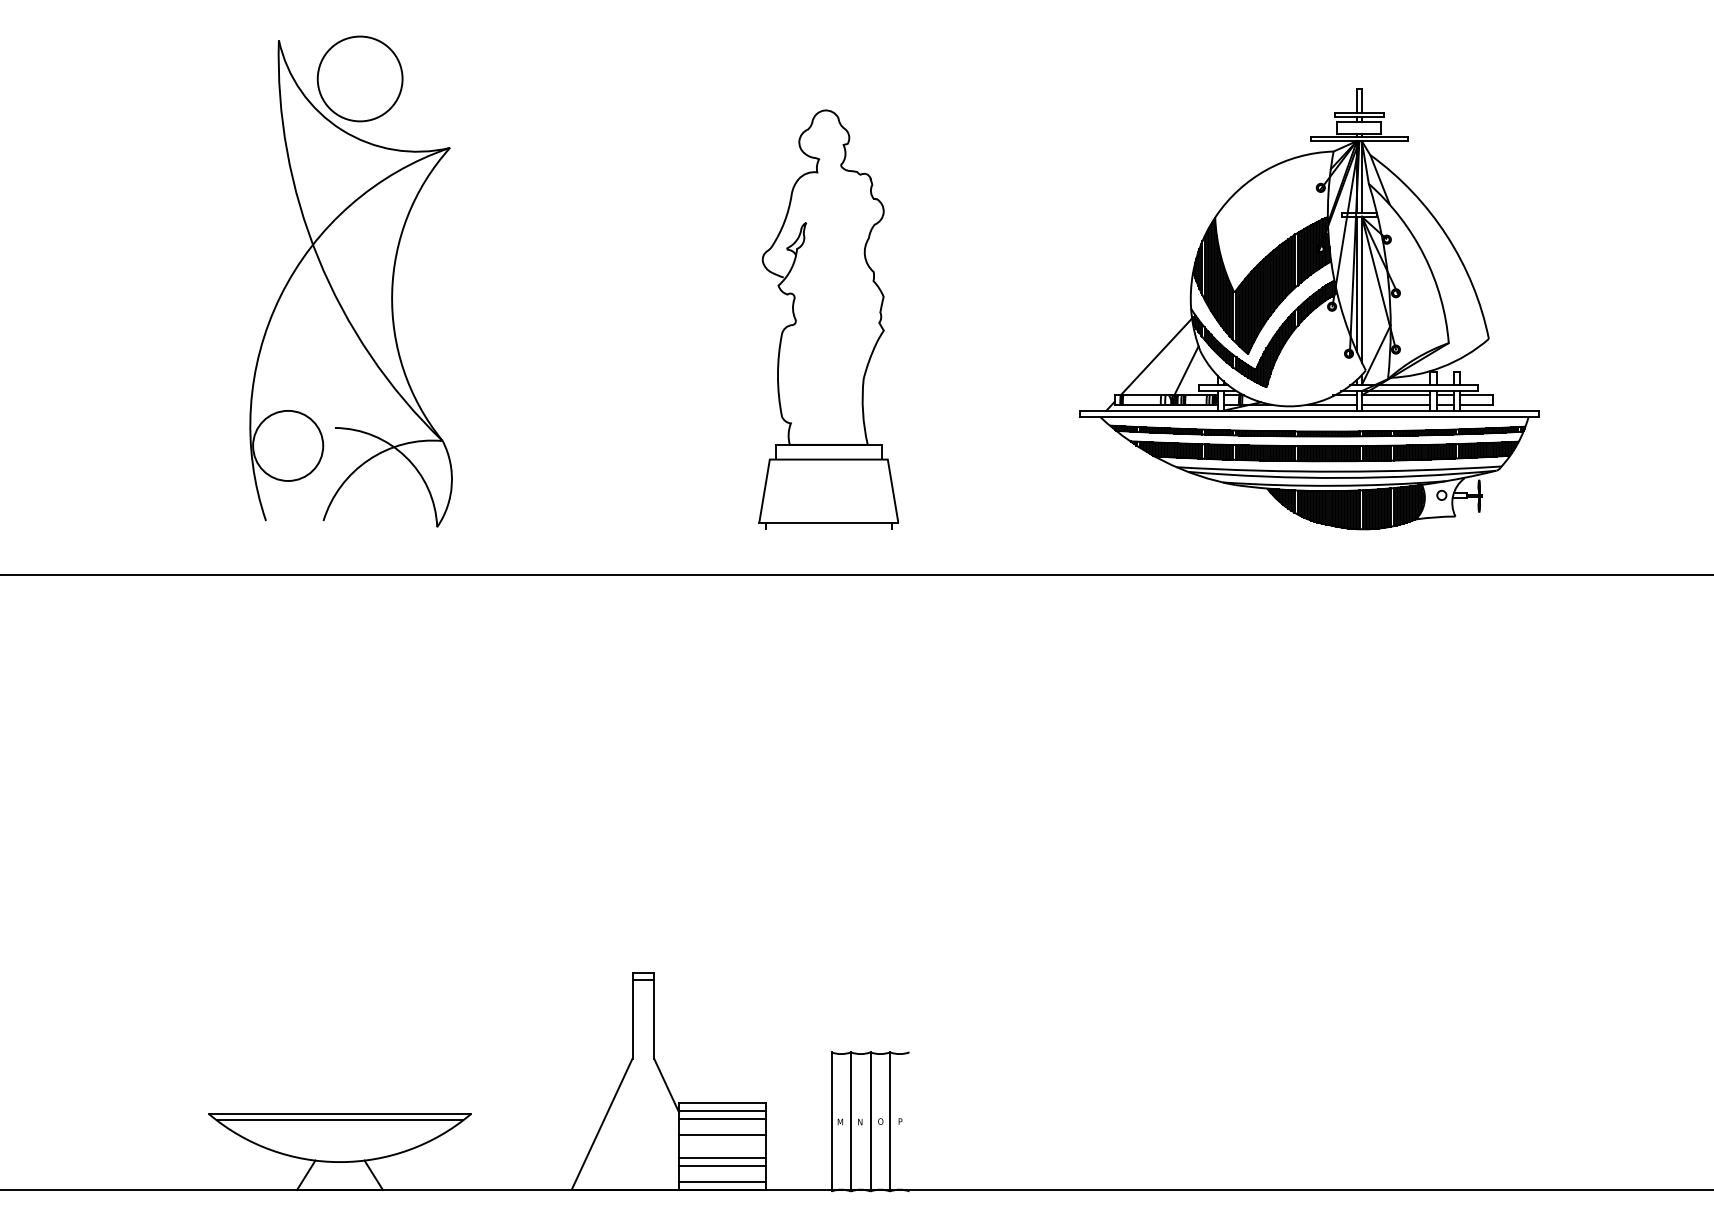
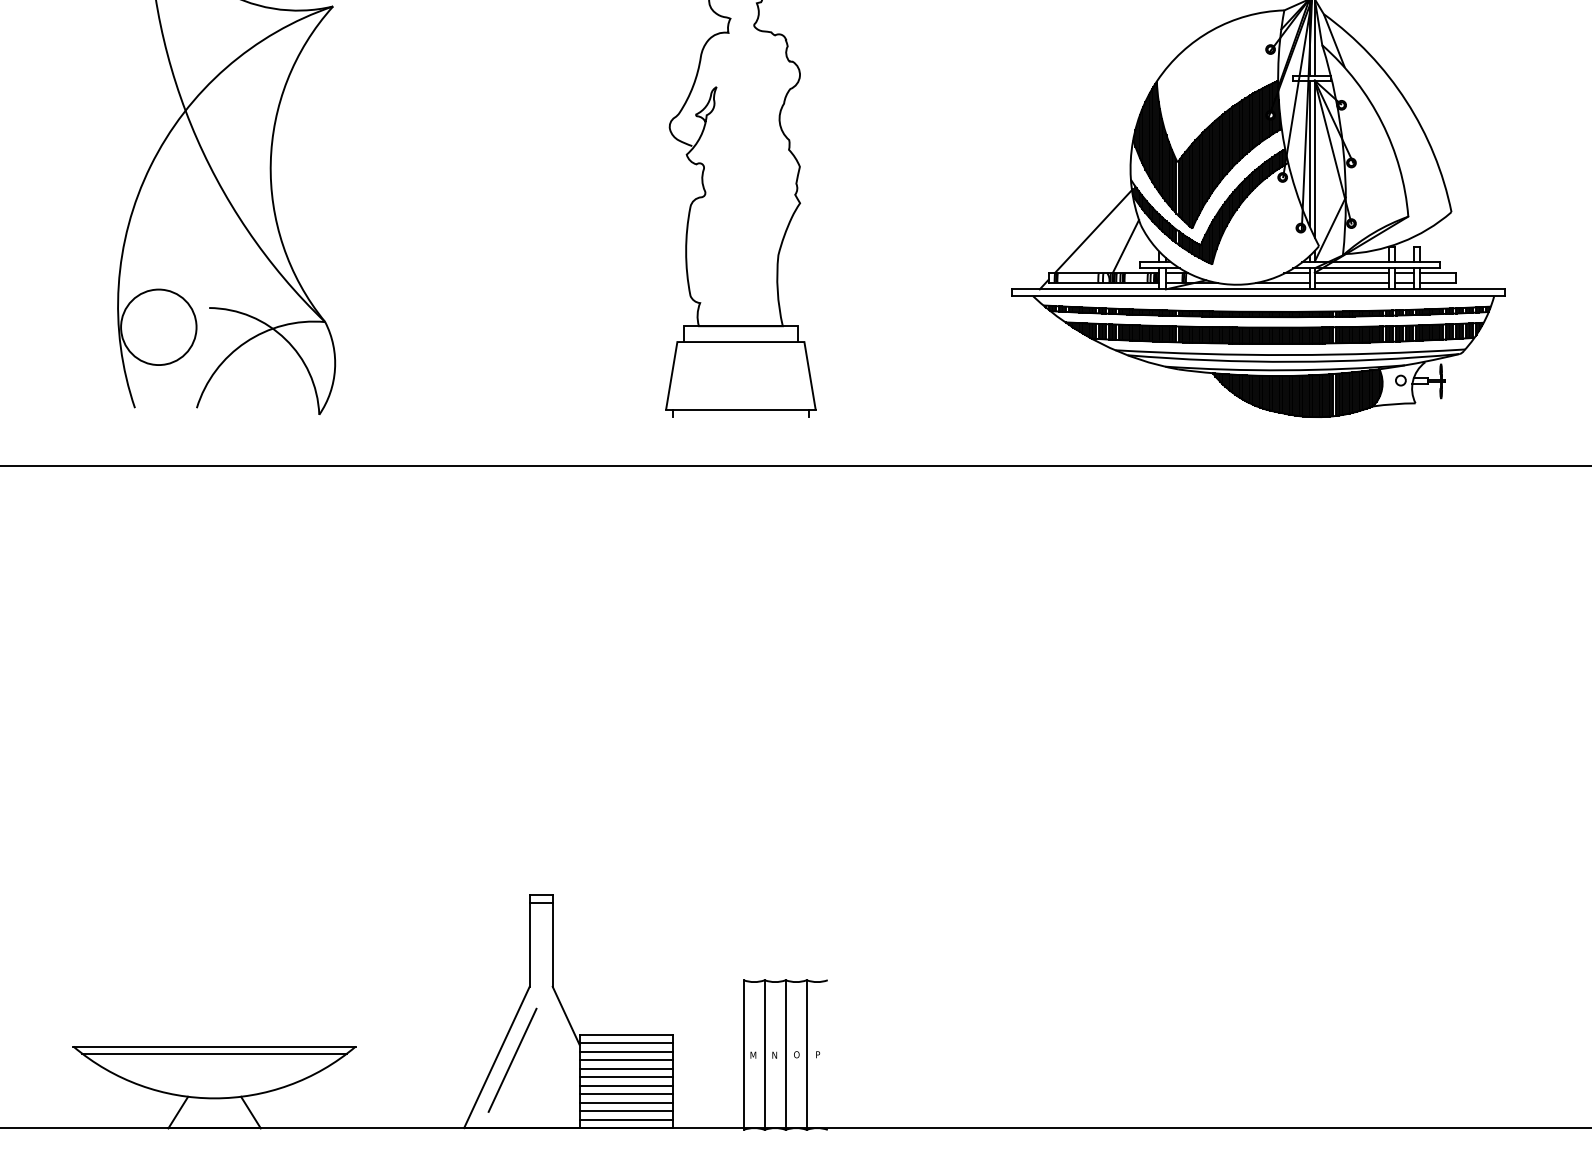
line: (616, 1126) -> (512, 1060), added
line: (721, 1126) -> (625, 1060), added
line: (721, 1142) -> (625, 1077), added
line: (721, 1150) -> (625, 1085), added
line: (721, 1173) -> (625, 1110), added

